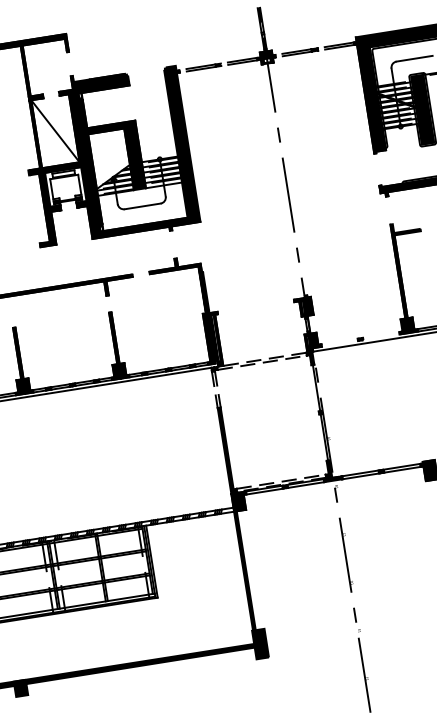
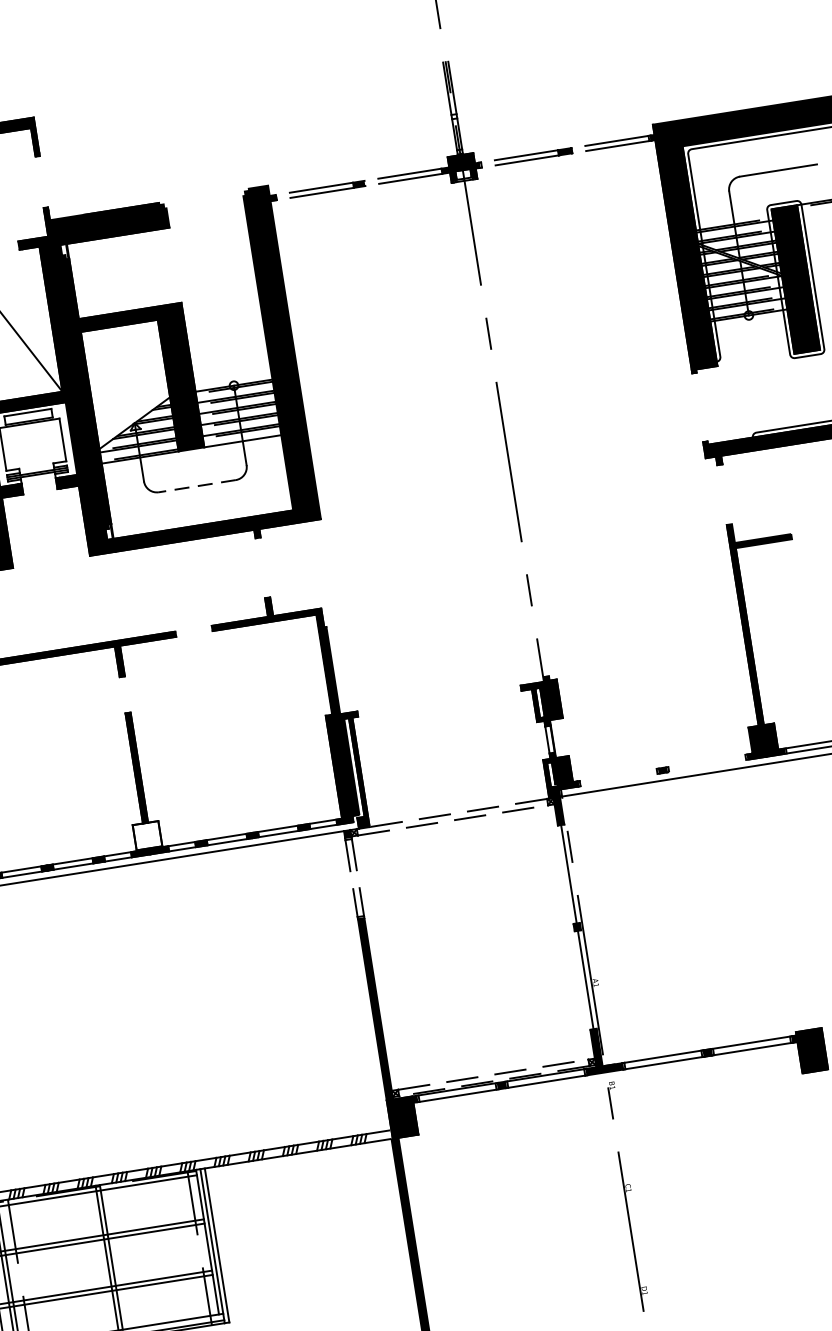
line: (142, 206) -> (196, 486), solid -> dashed
fill: (119, 369) -> (147, 834), removed

